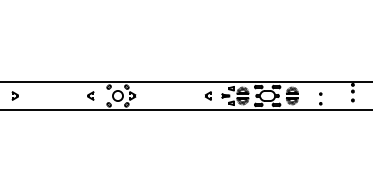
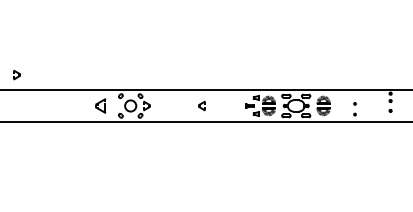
part: (14, 95) -> (16, 74), moved
part: (90, 95) -> (100, 105), size x1.6
part: (207, 95) -> (200, 105), moved

